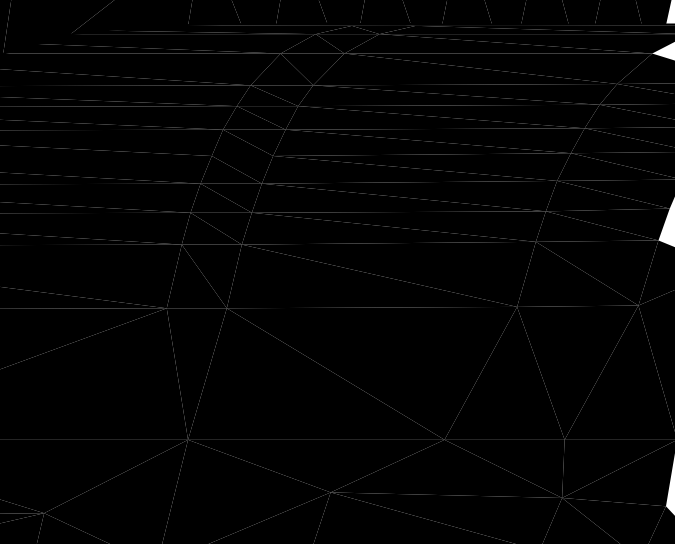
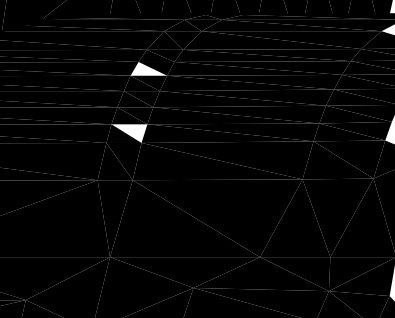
fill: (253, 117) -> (148, 68), removed
fill: (221, 228) -> (129, 133), removed

